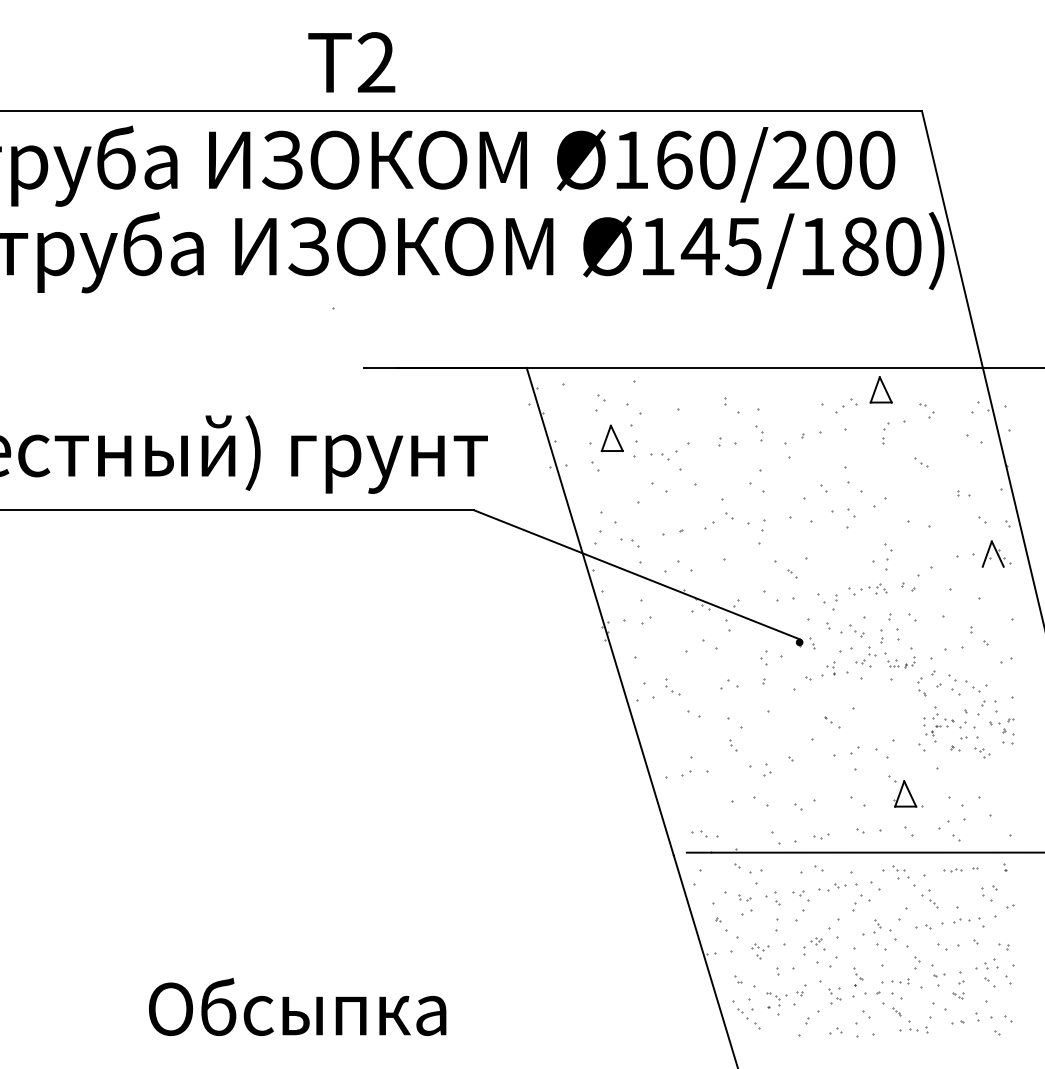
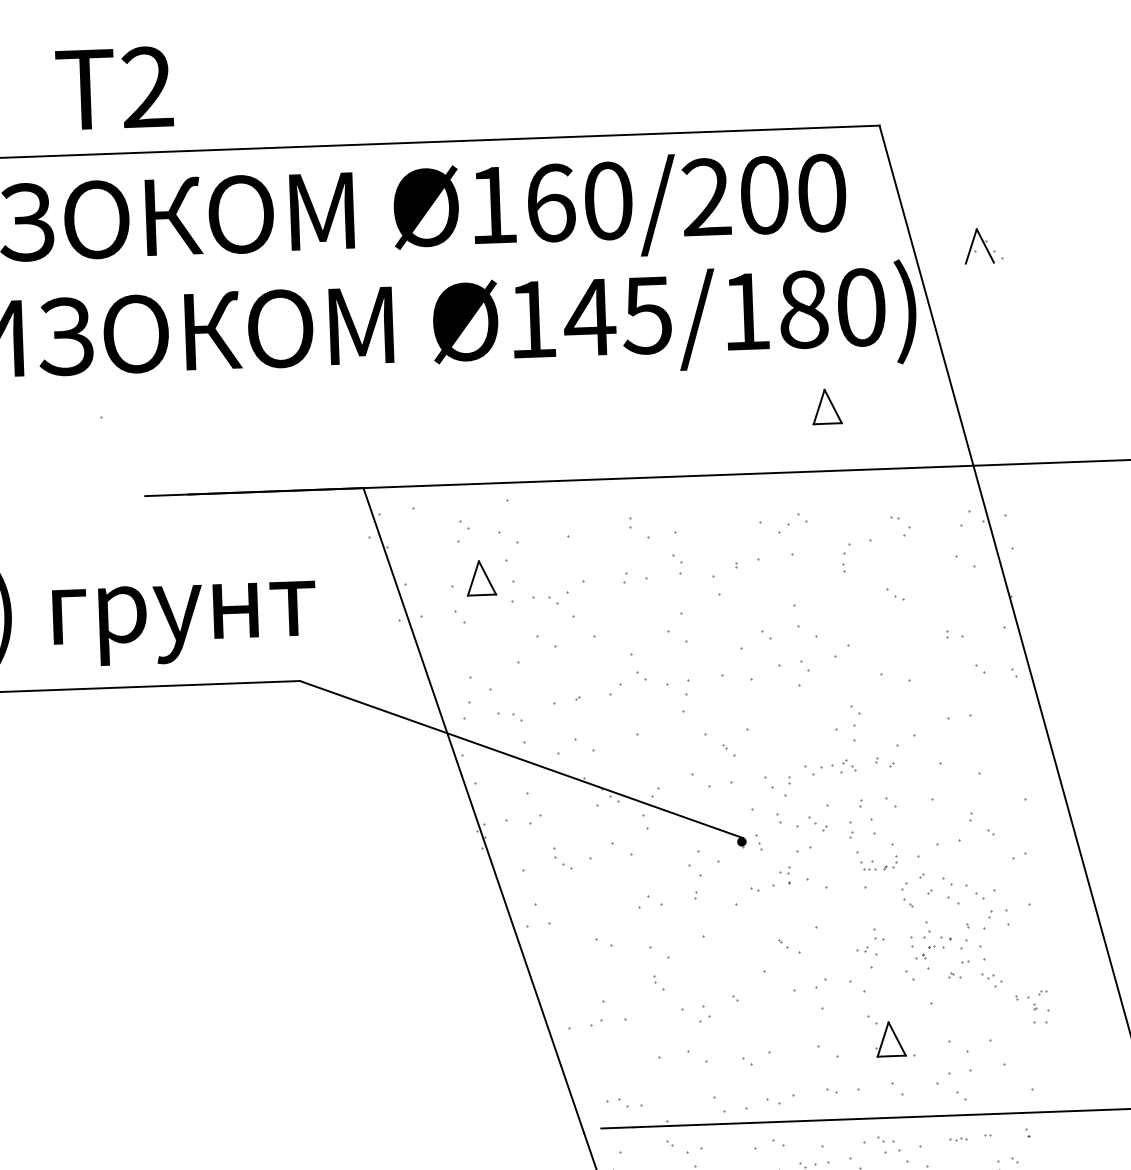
part: (880, 389) -> (826, 406), moved
part: (996, 553) -> (983, 245), moved
part: (865, 656) -> (869, 941), moved
part: (763, 657) -> (694, 863), size x1.4
part: (672, 686) -> (562, 857), moved
part: (1001, 731) -> (1031, 1008), moved
part: (821, 836) -> (780, 1100), size x1.4
part: (952, 870) -> (957, 1139), size x0.7

